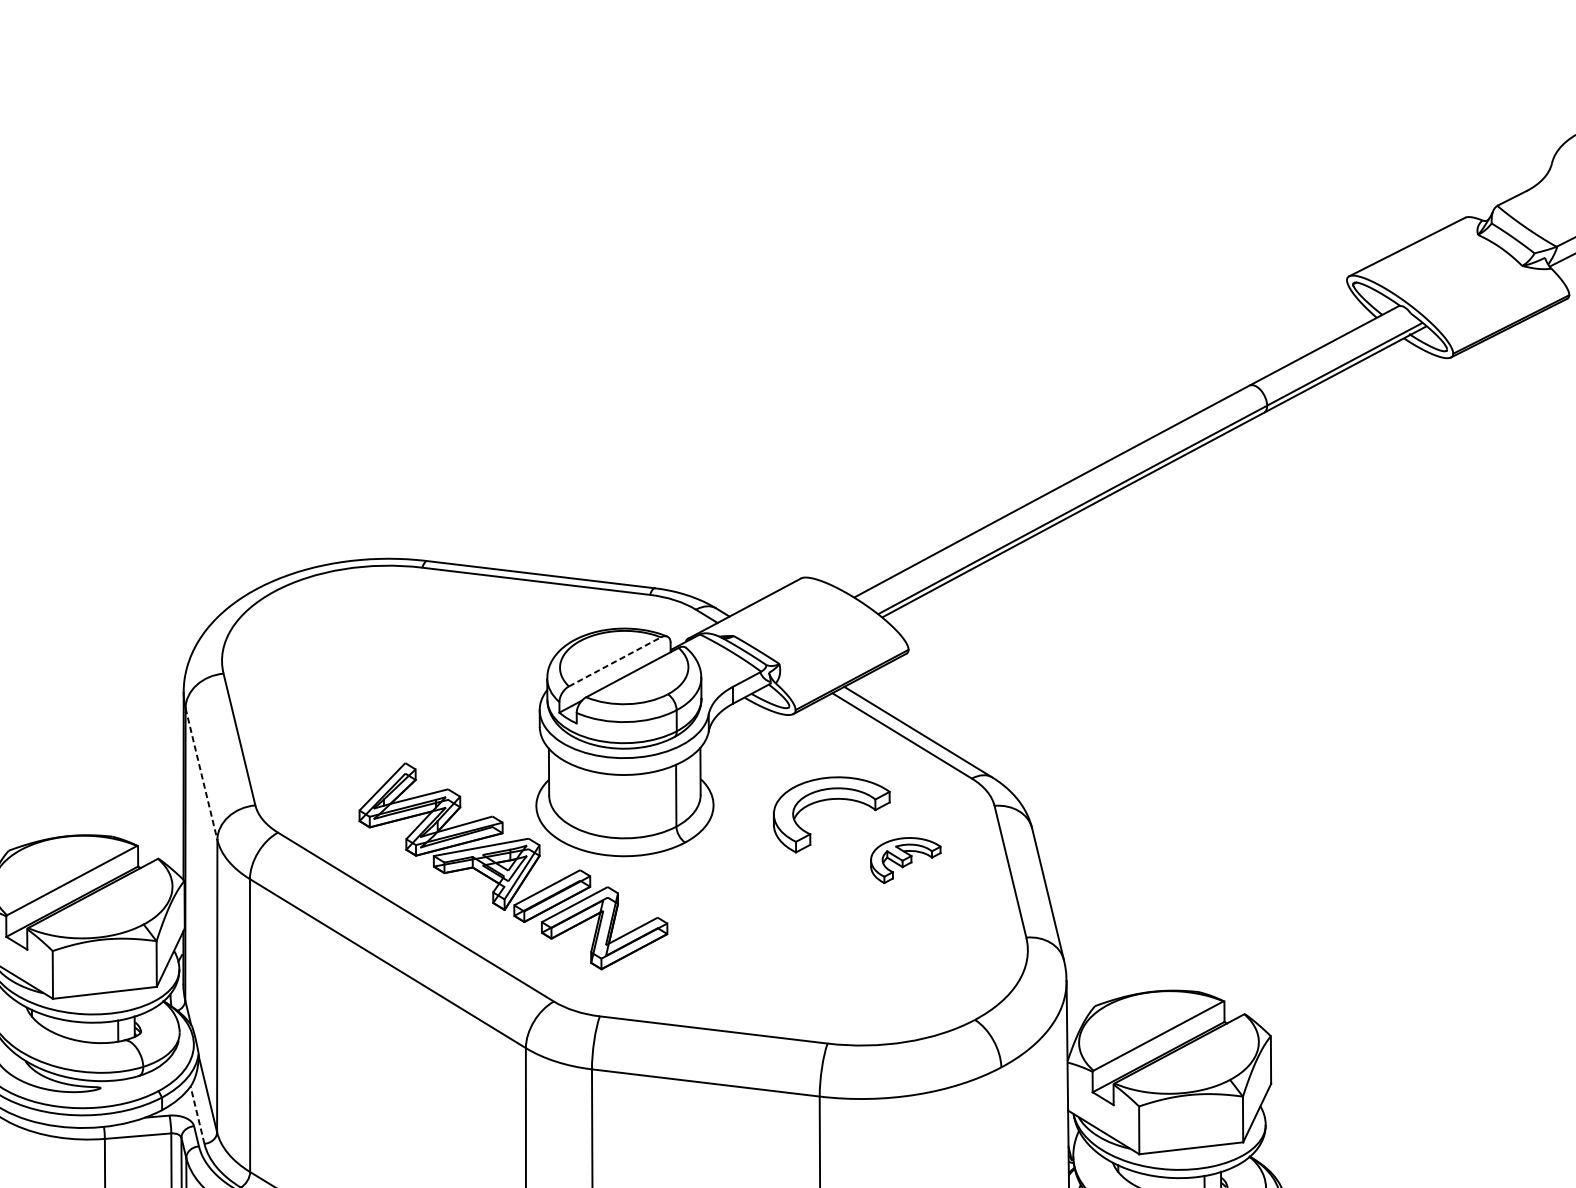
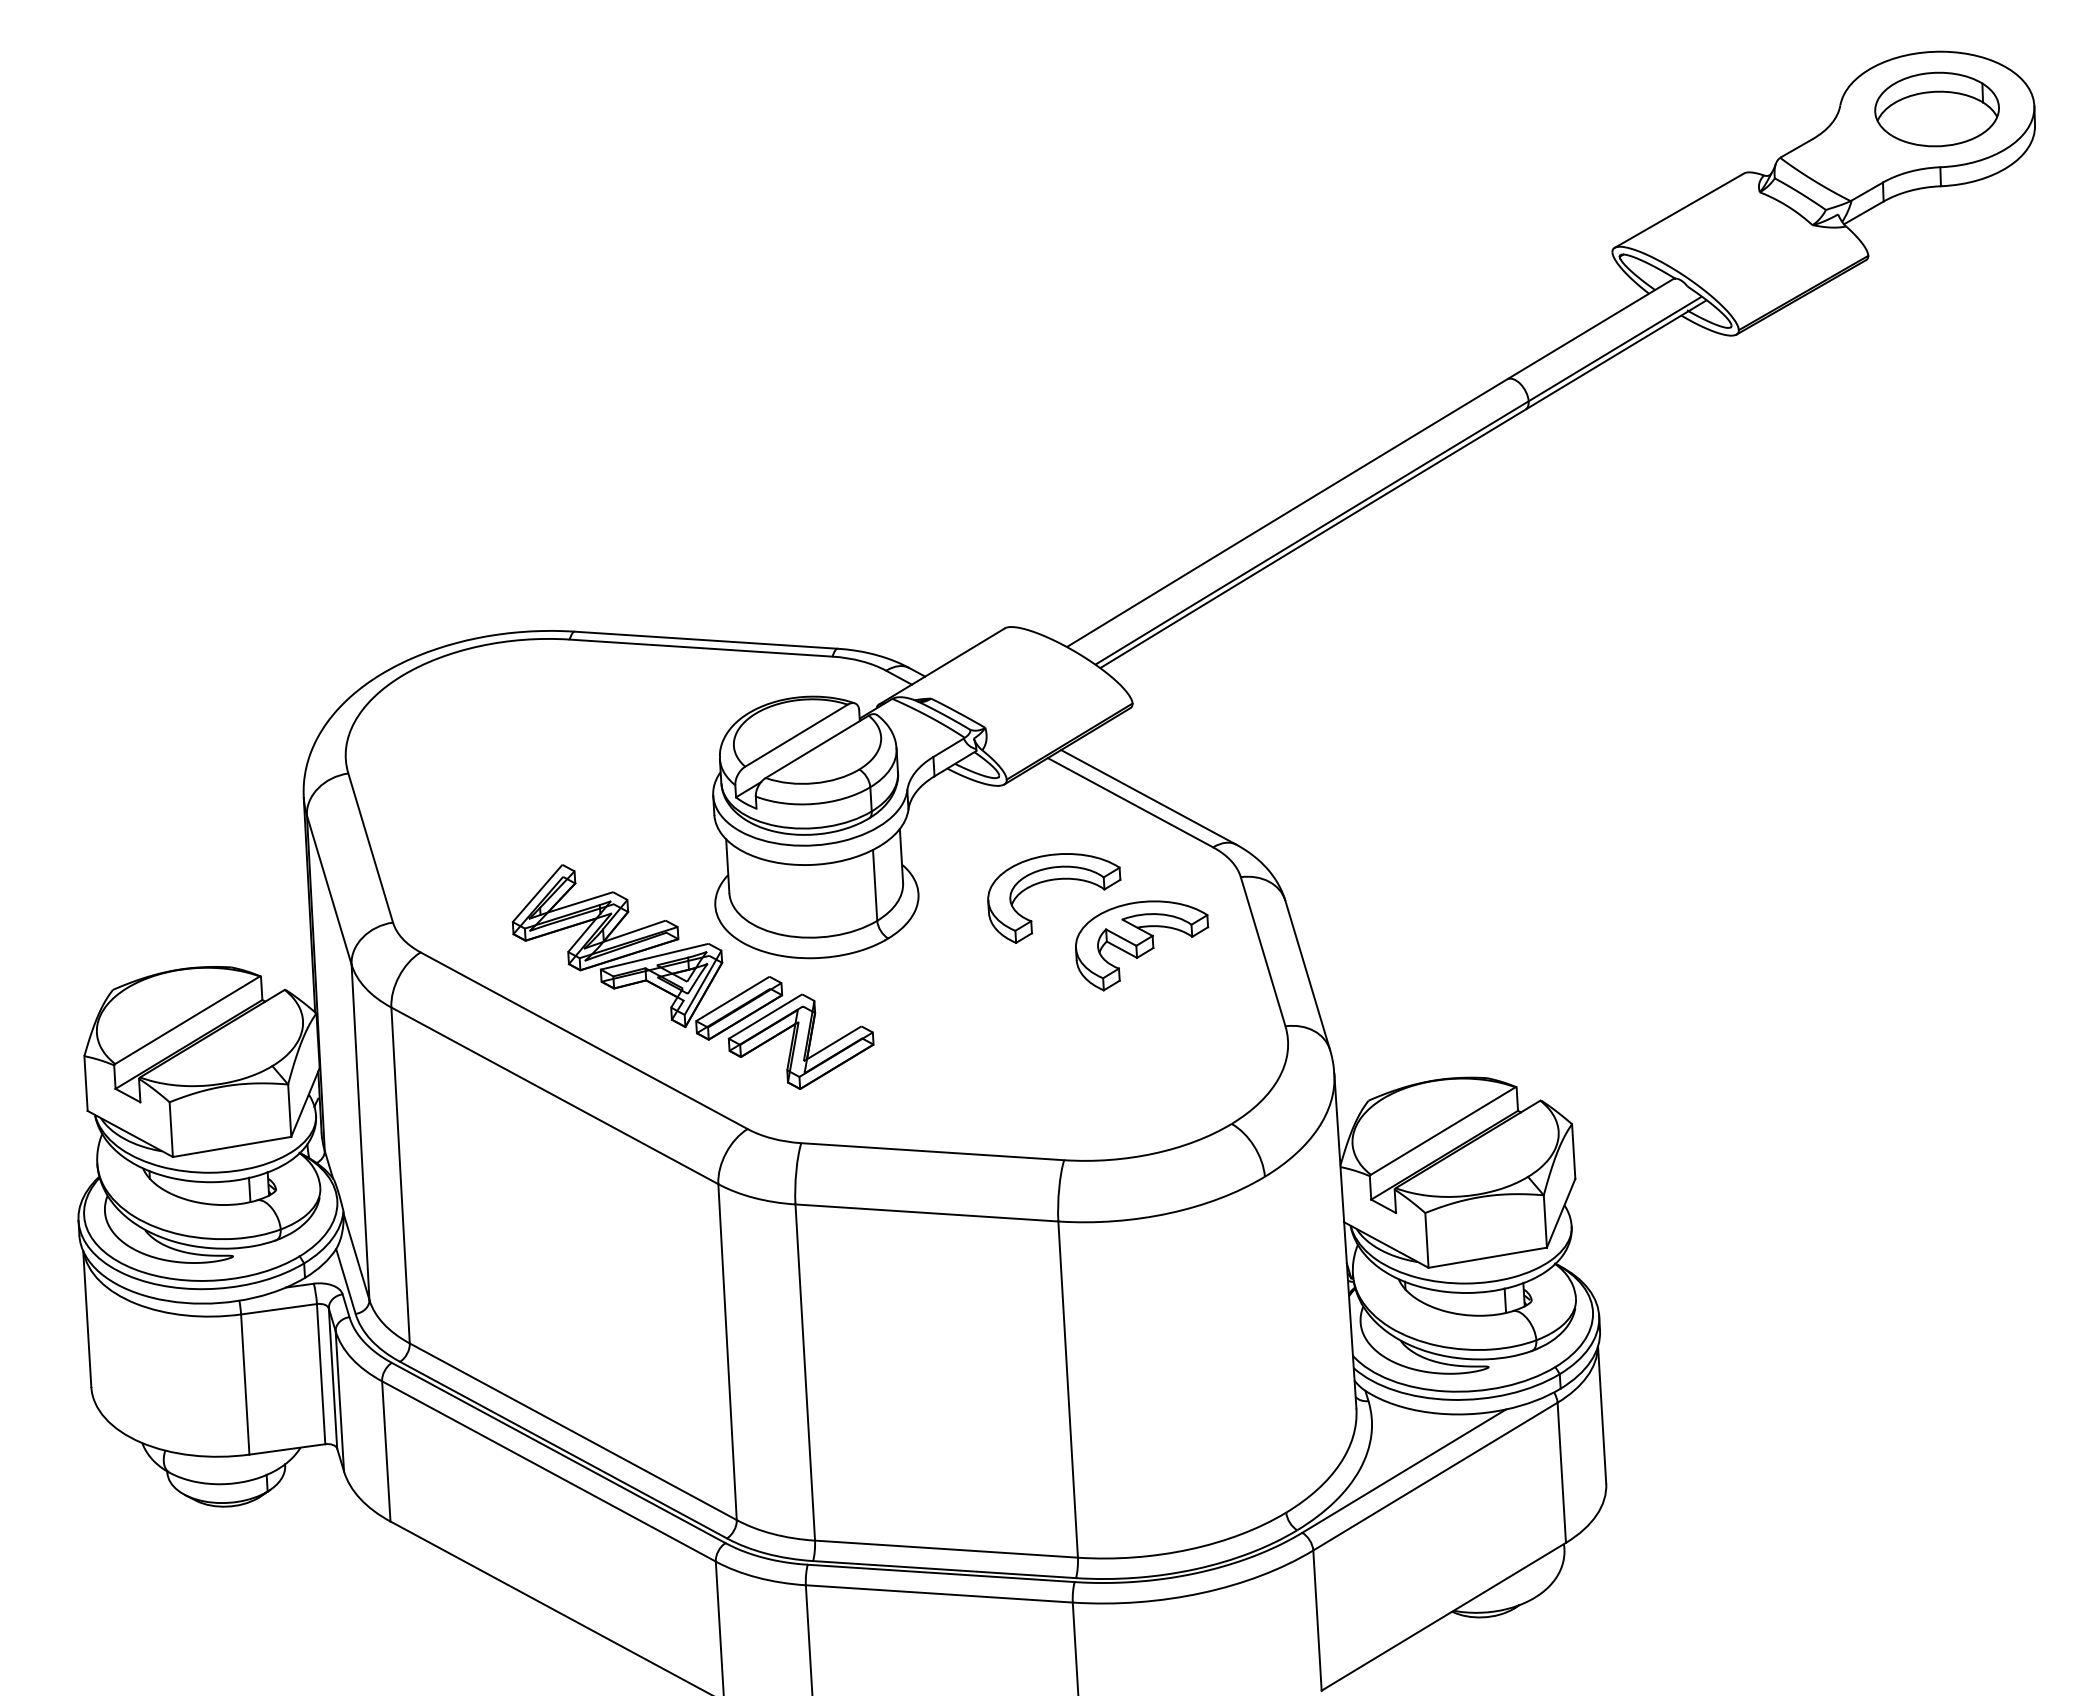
line: (614, 661) -> (796, 735), dashed -> solid
line: (201, 774) -> (329, 890), dashed -> solid
part: (905, 860) -> (1142, 945), size x1.67
line: (197, 1115) -> (345, 1281), dashed -> solid

